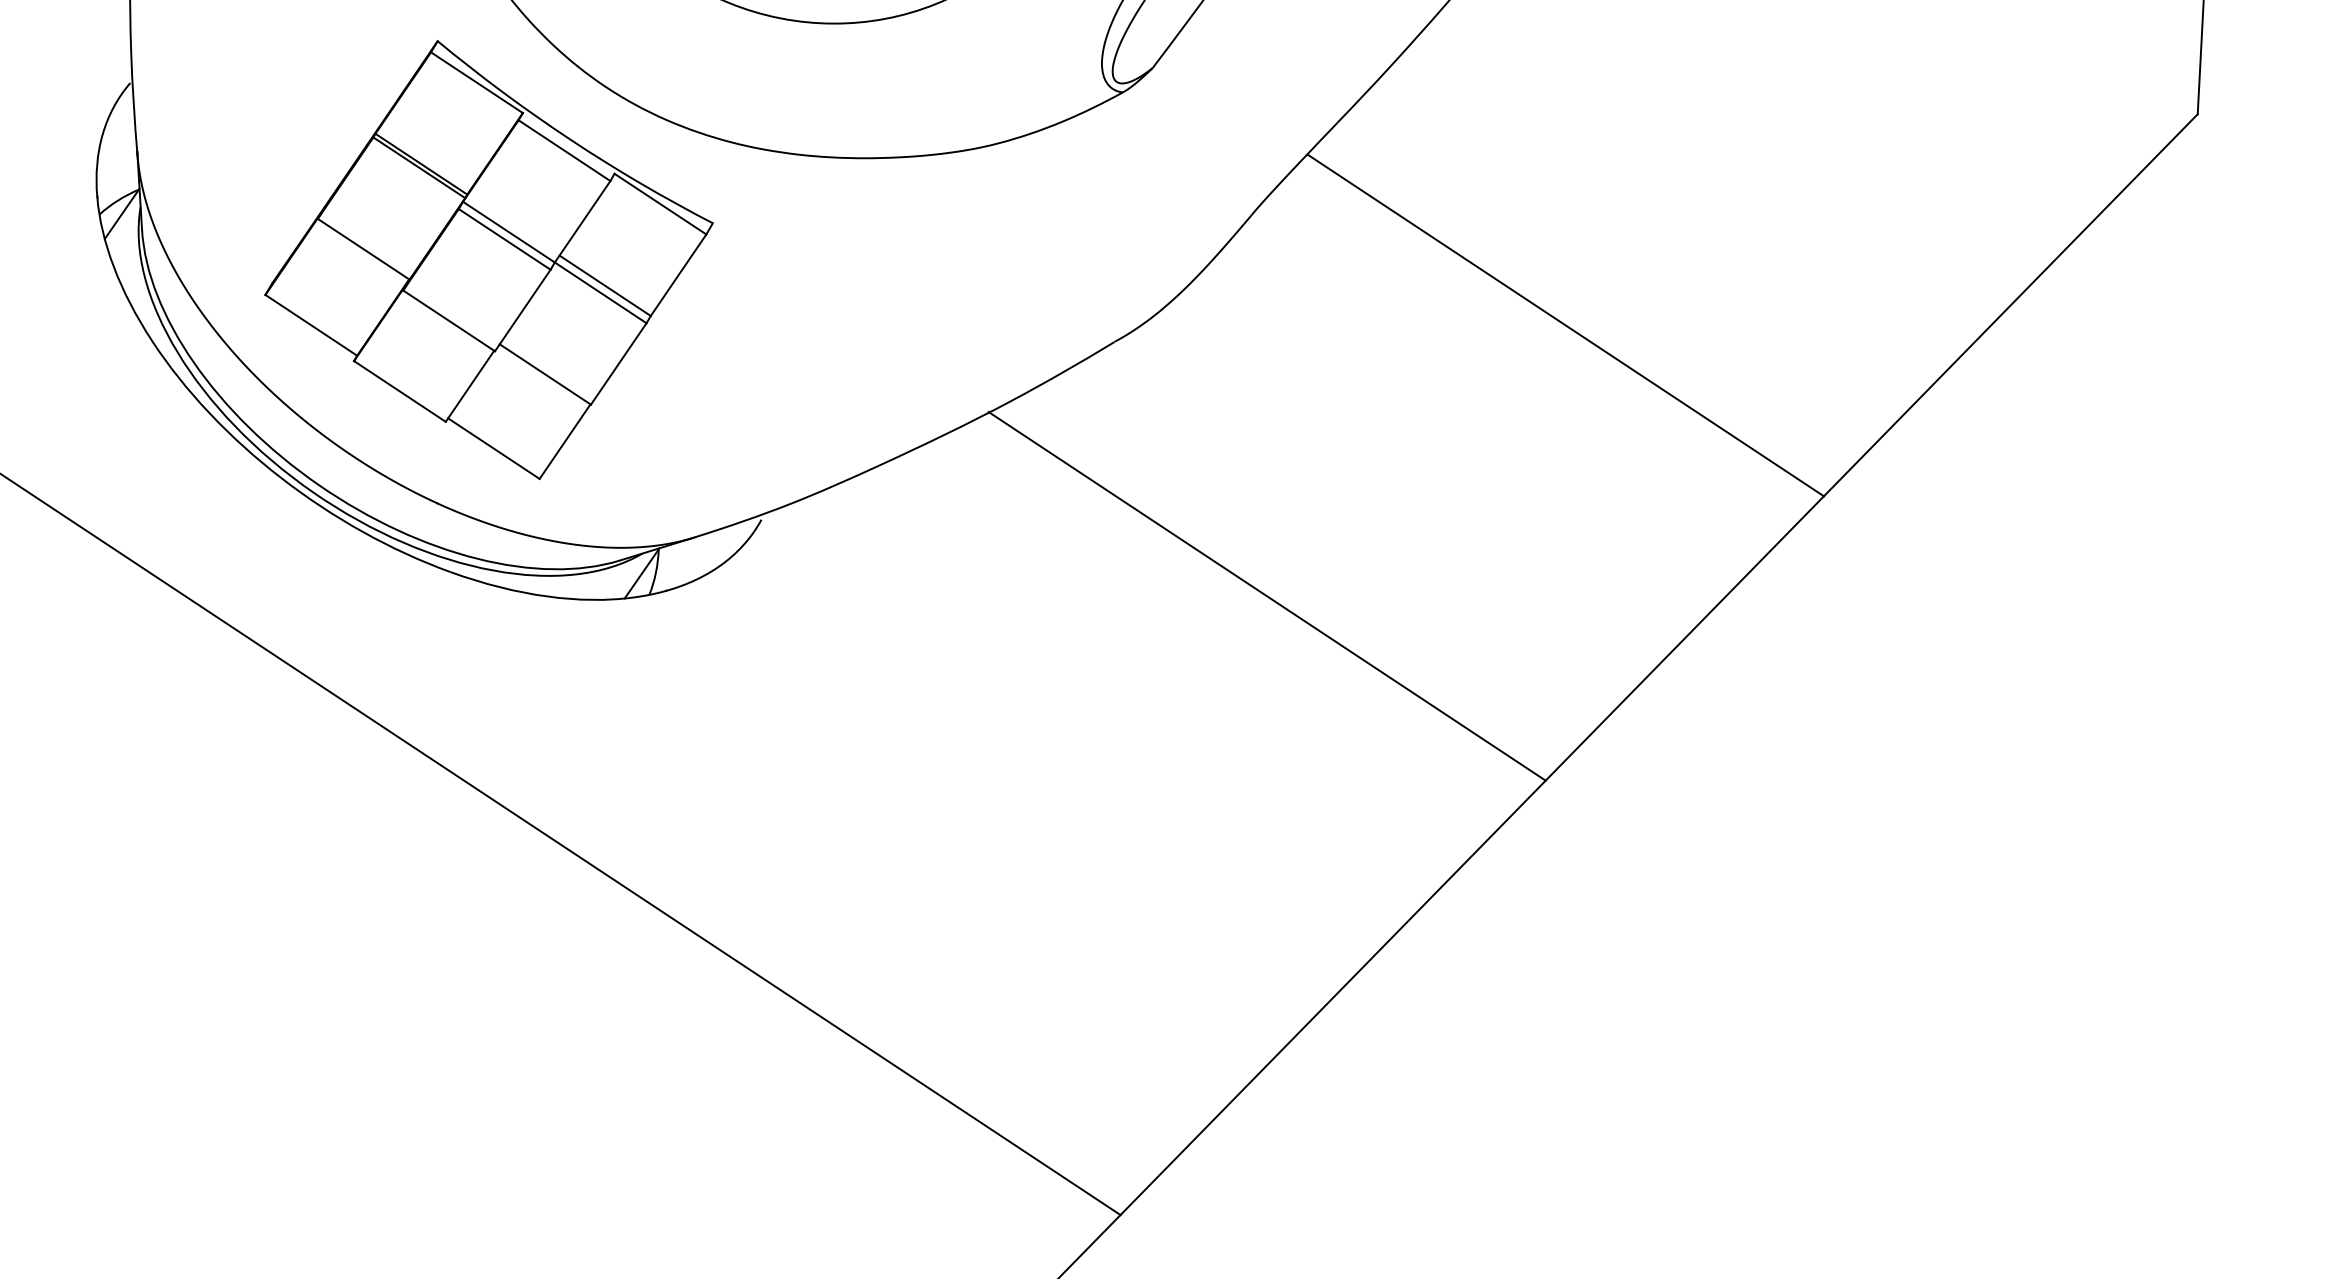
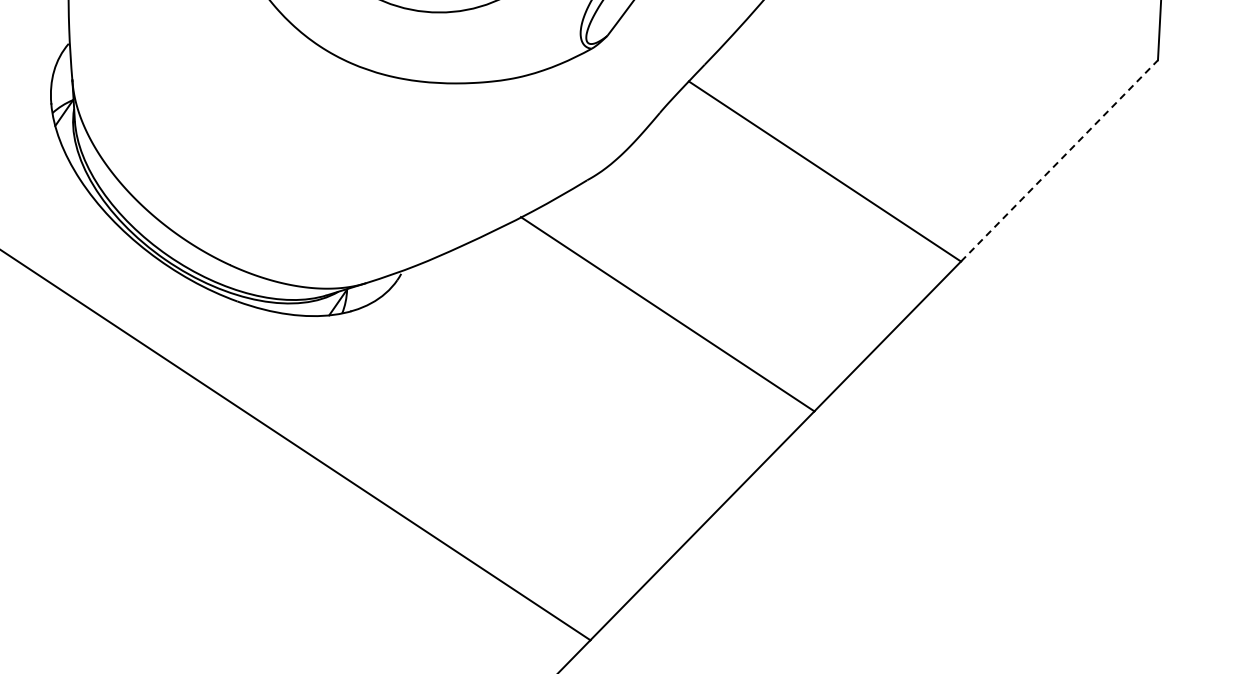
part: (488, 258) -> (257, 136), removed
line: (2010, 304) -> (1059, 160), solid -> dashed

